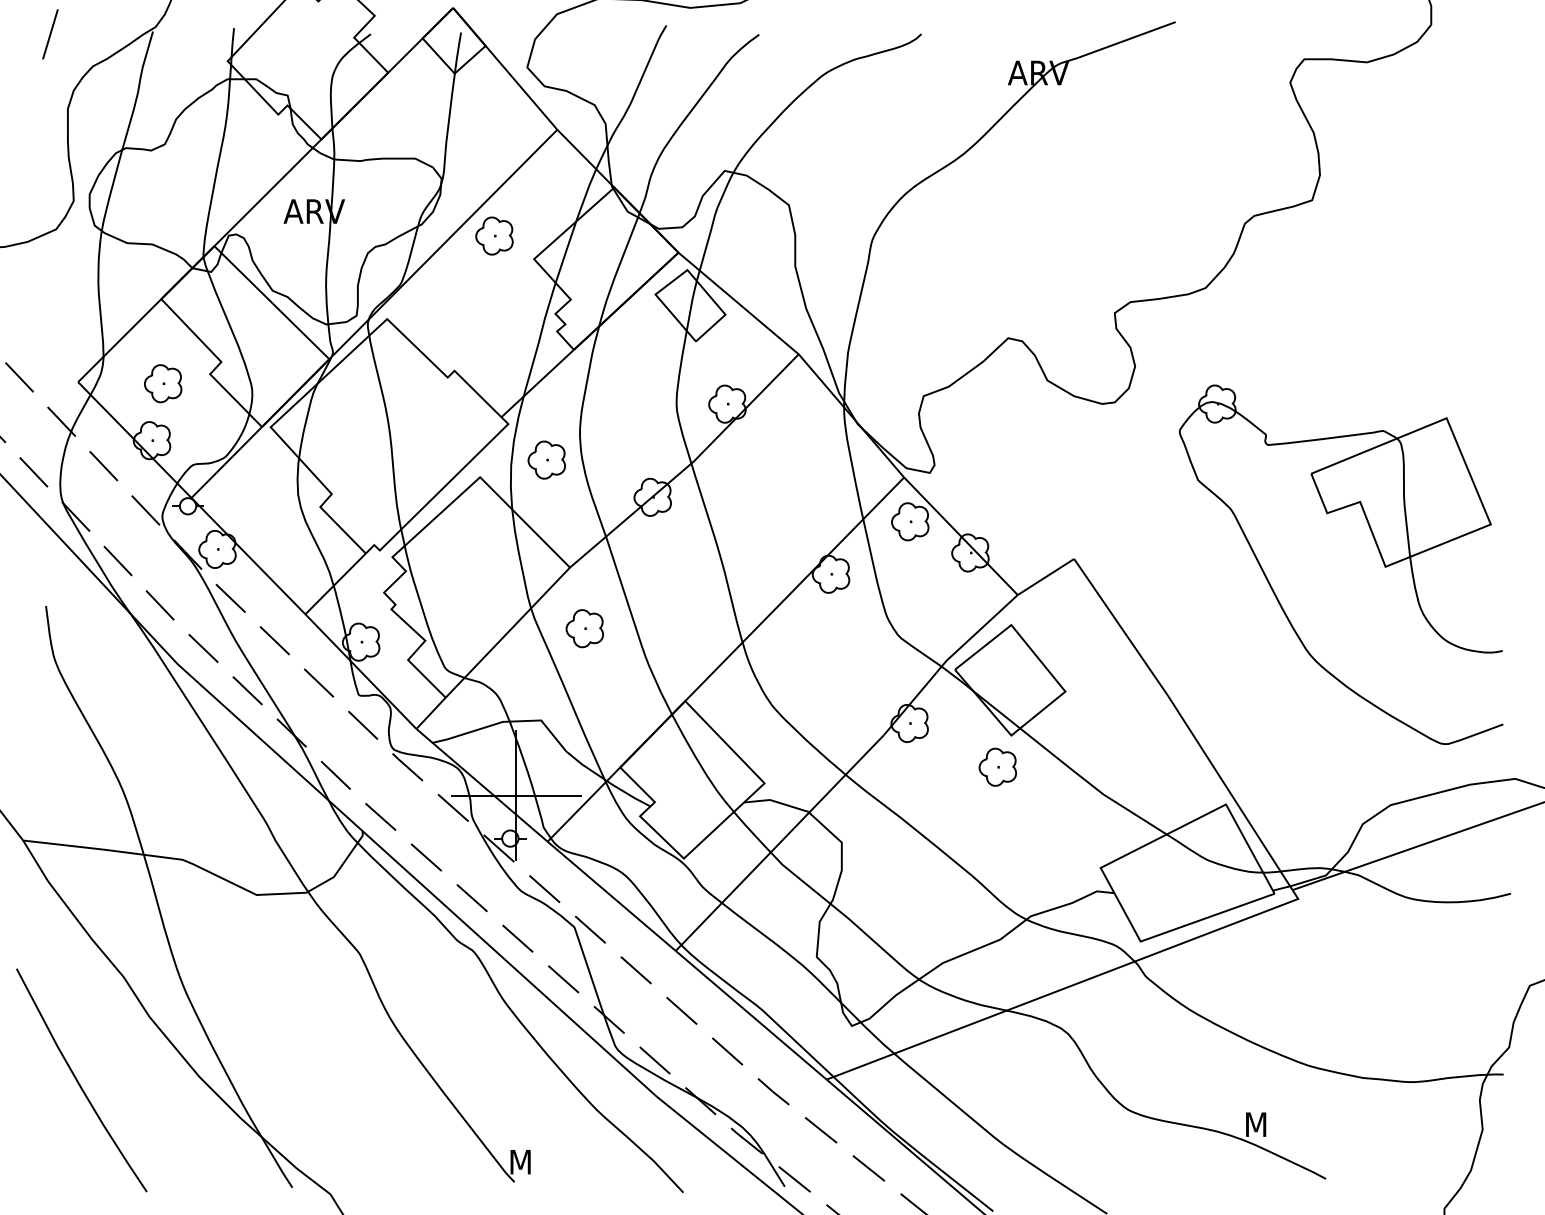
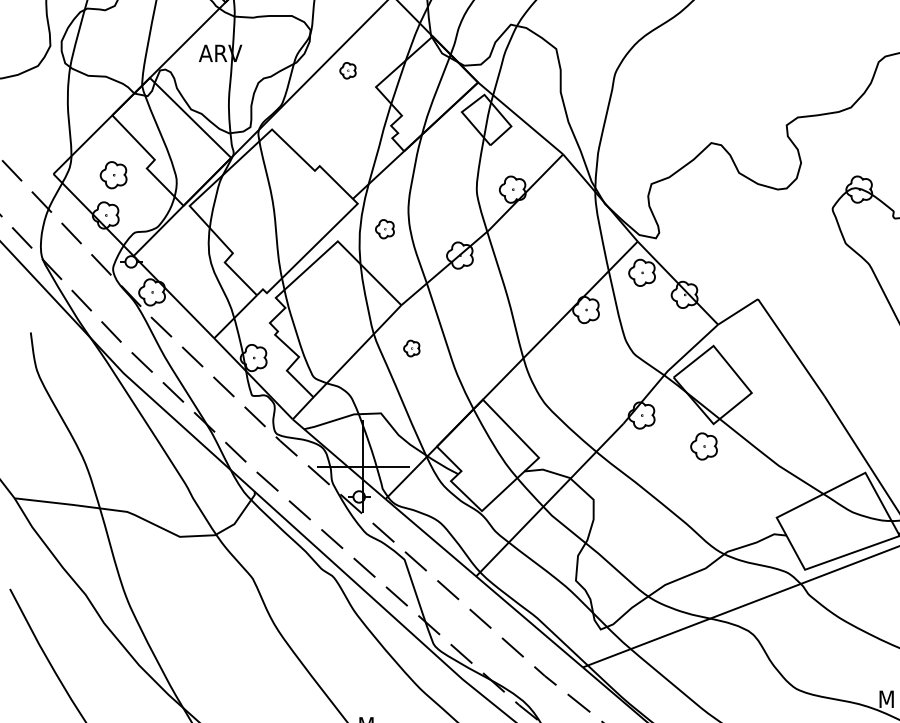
part: (494, 235) -> (348, 70), size x0.6
part: (546, 459) -> (384, 228), size x0.7
part: (584, 628) -> (411, 348), size x0.6

